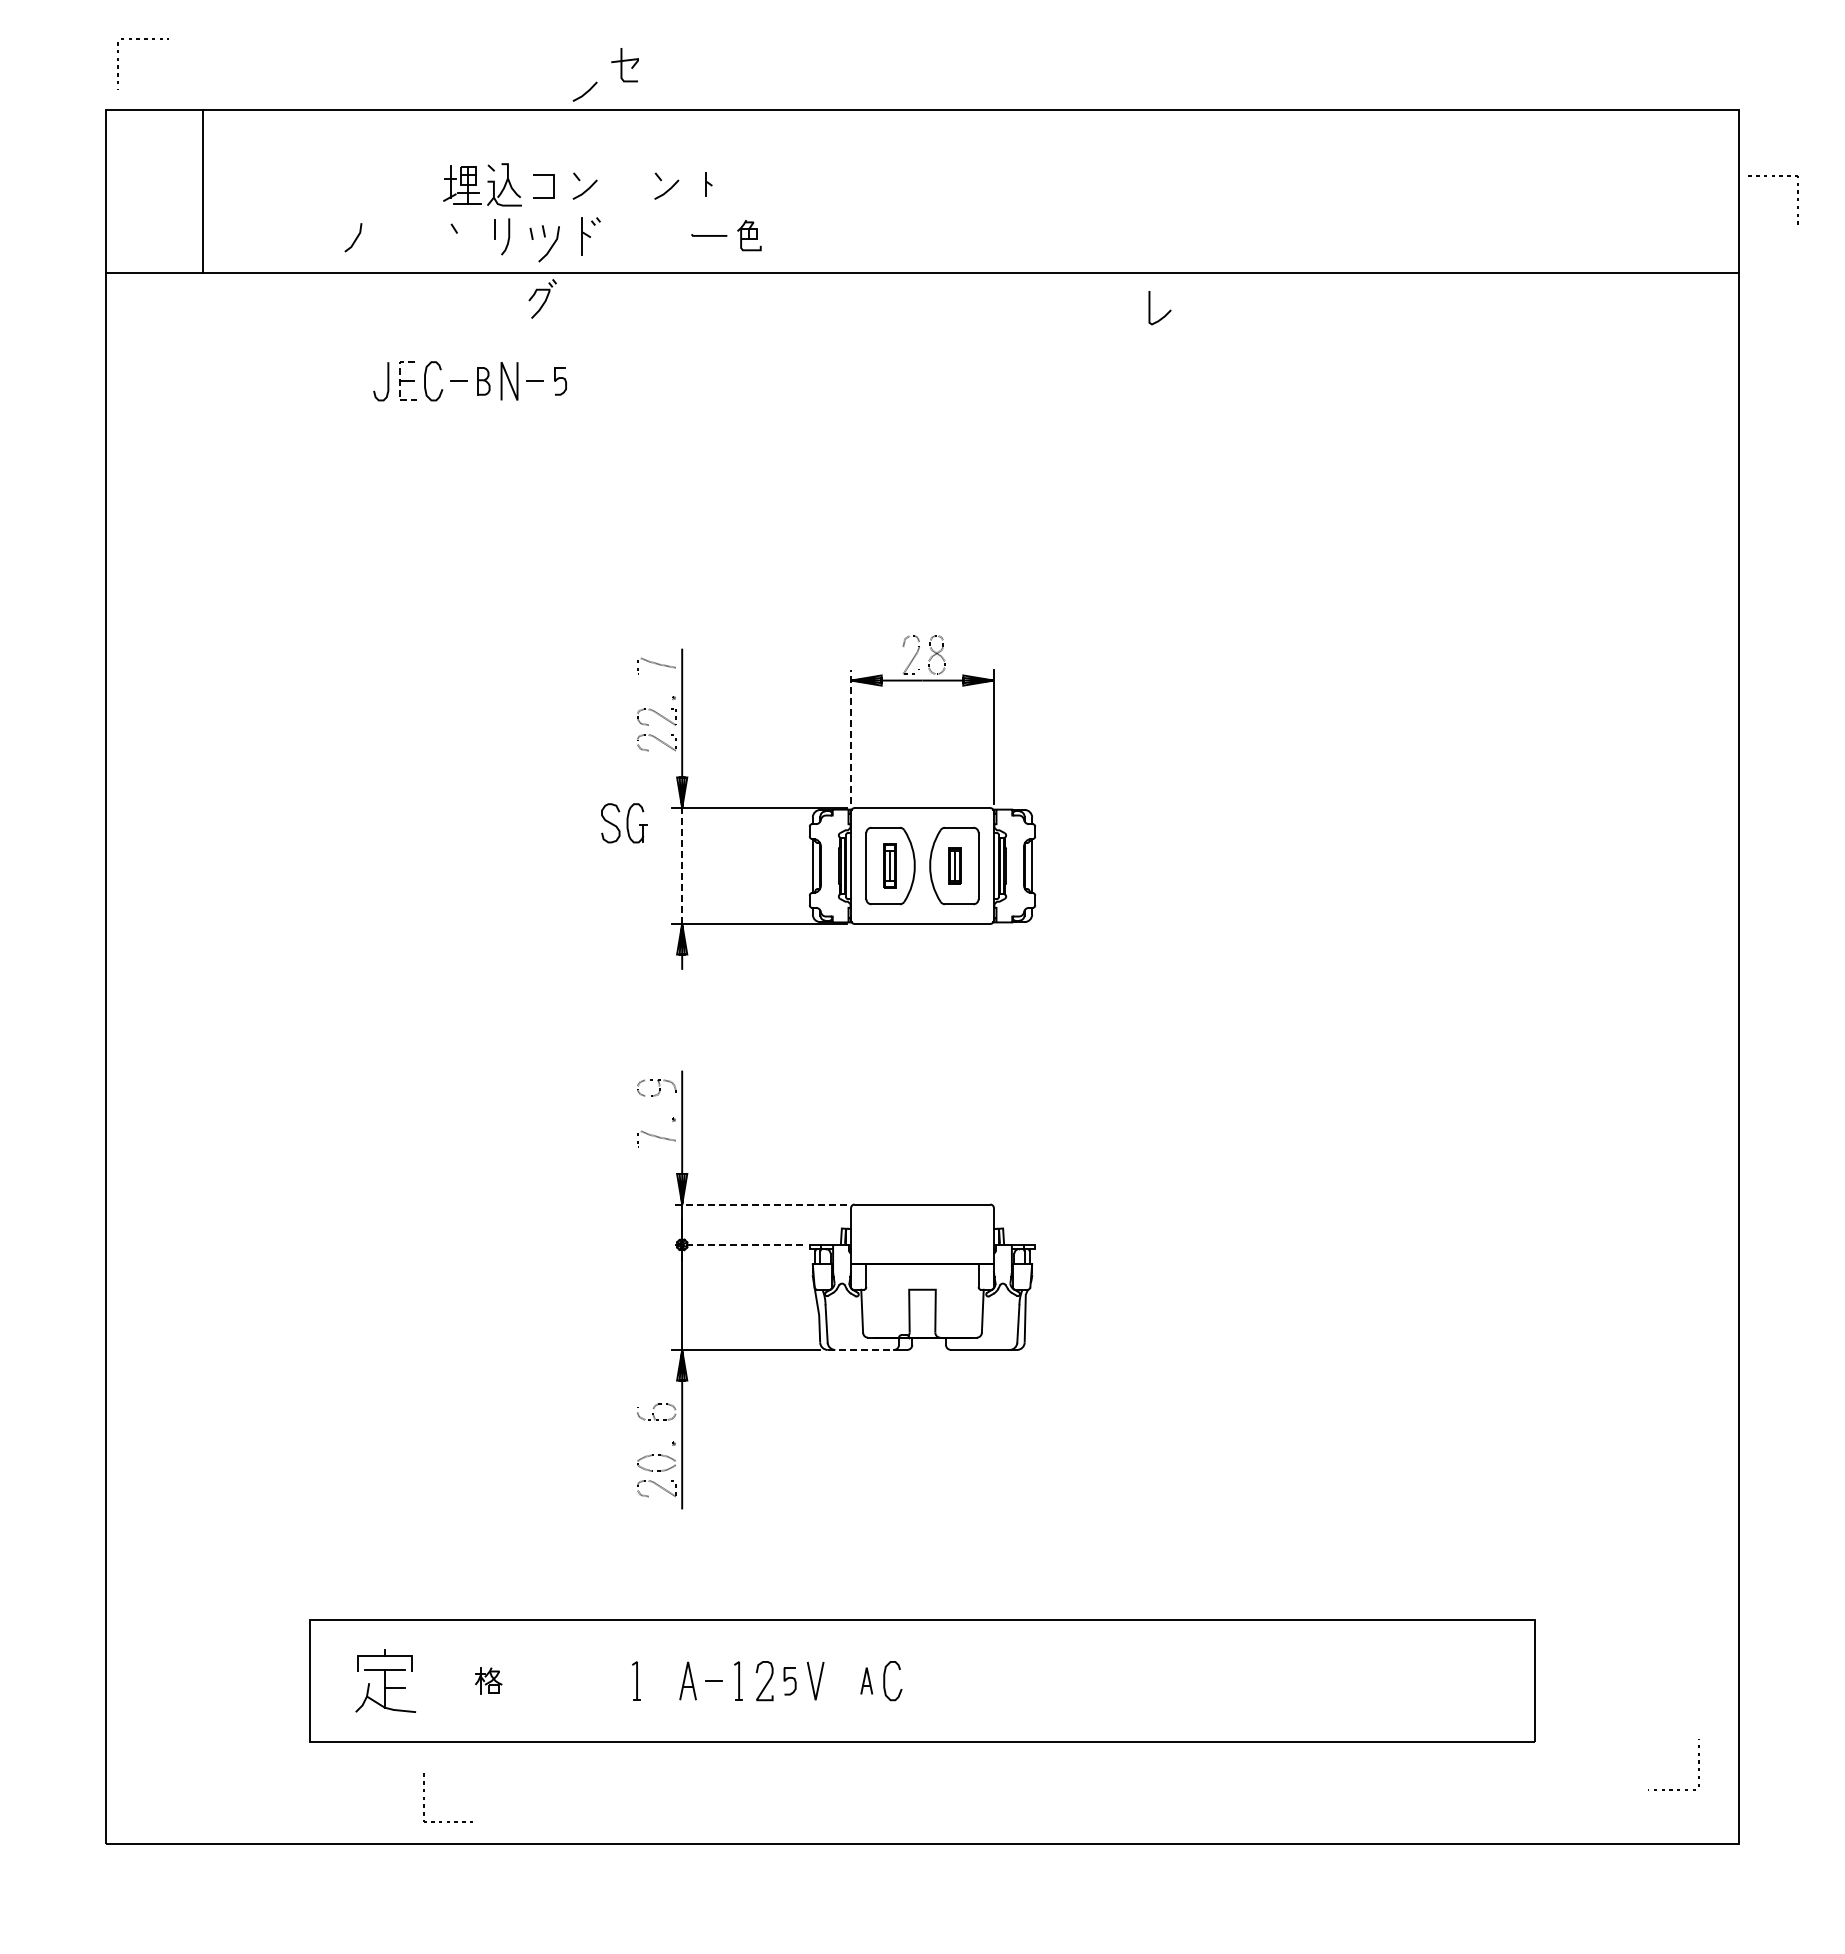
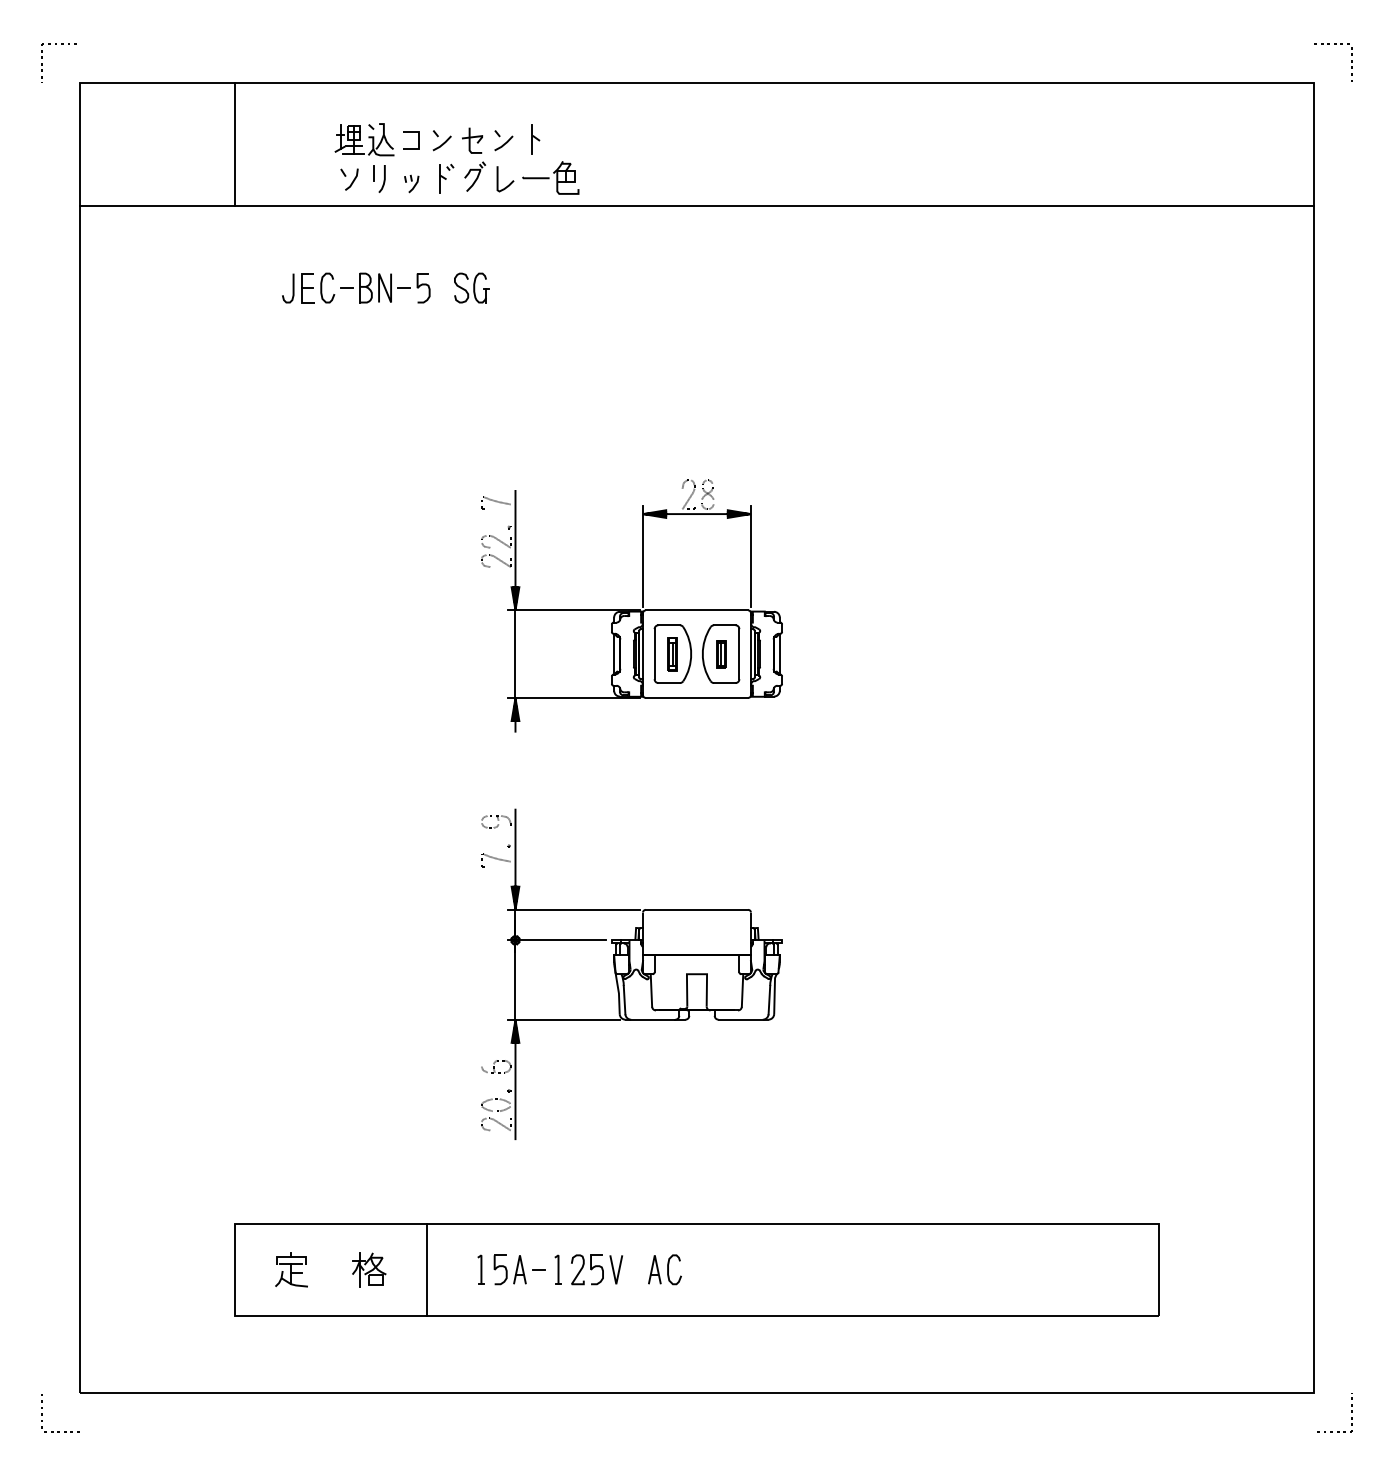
line: (144, 39) -> (61, 45), moved
part: (624, 65) -> (471, 140), moved
line: (585, 92) -> (442, 69), removed
line: (1773, 176) -> (1333, 45), moved
part: (708, 184) -> (535, 139), size x1.67
line: (203, 190) -> (234, 143), moved
part: (749, 235) -> (566, 177), size x1.43
line: (355, 238) -> (353, 180), moved
part: (544, 243) -> (411, 183), size x0.62
part: (542, 298) -> (474, 176), moved
curve: (1165, 314) -> (509, 183), moved
part: (483, 381) -> (365, 288), size x1.43
part: (560, 381) -> (423, 288), size x1.43
line: (399, 382) -> (301, 288), dashed -> solid
line: (851, 737) -> (643, 557), dashed -> solid
part: (624, 823) -> (471, 288), moved
line: (682, 866) -> (515, 654), dashed -> solid
line: (759, 1204) -> (573, 909), dashed -> solid
line: (736, 1244) -> (556, 940), dashed -> solid
line: (861, 1349) -> (650, 1019), dashed -> solid
part: (488, 1680) -> (369, 1269), size x1.67
line: (565, 1680) -> (427, 1269), added
part: (866, 1680) -> (654, 1269), size x1.43
part: (385, 1681) -> (291, 1270), size x0.71
part: (662, 1681) -> (500, 1270), added
part: (789, 1681) -> (596, 1270), size x1.43
line: (1698, 1763) -> (1351, 1411), moved
line: (424, 1797) -> (42, 1412), moved

